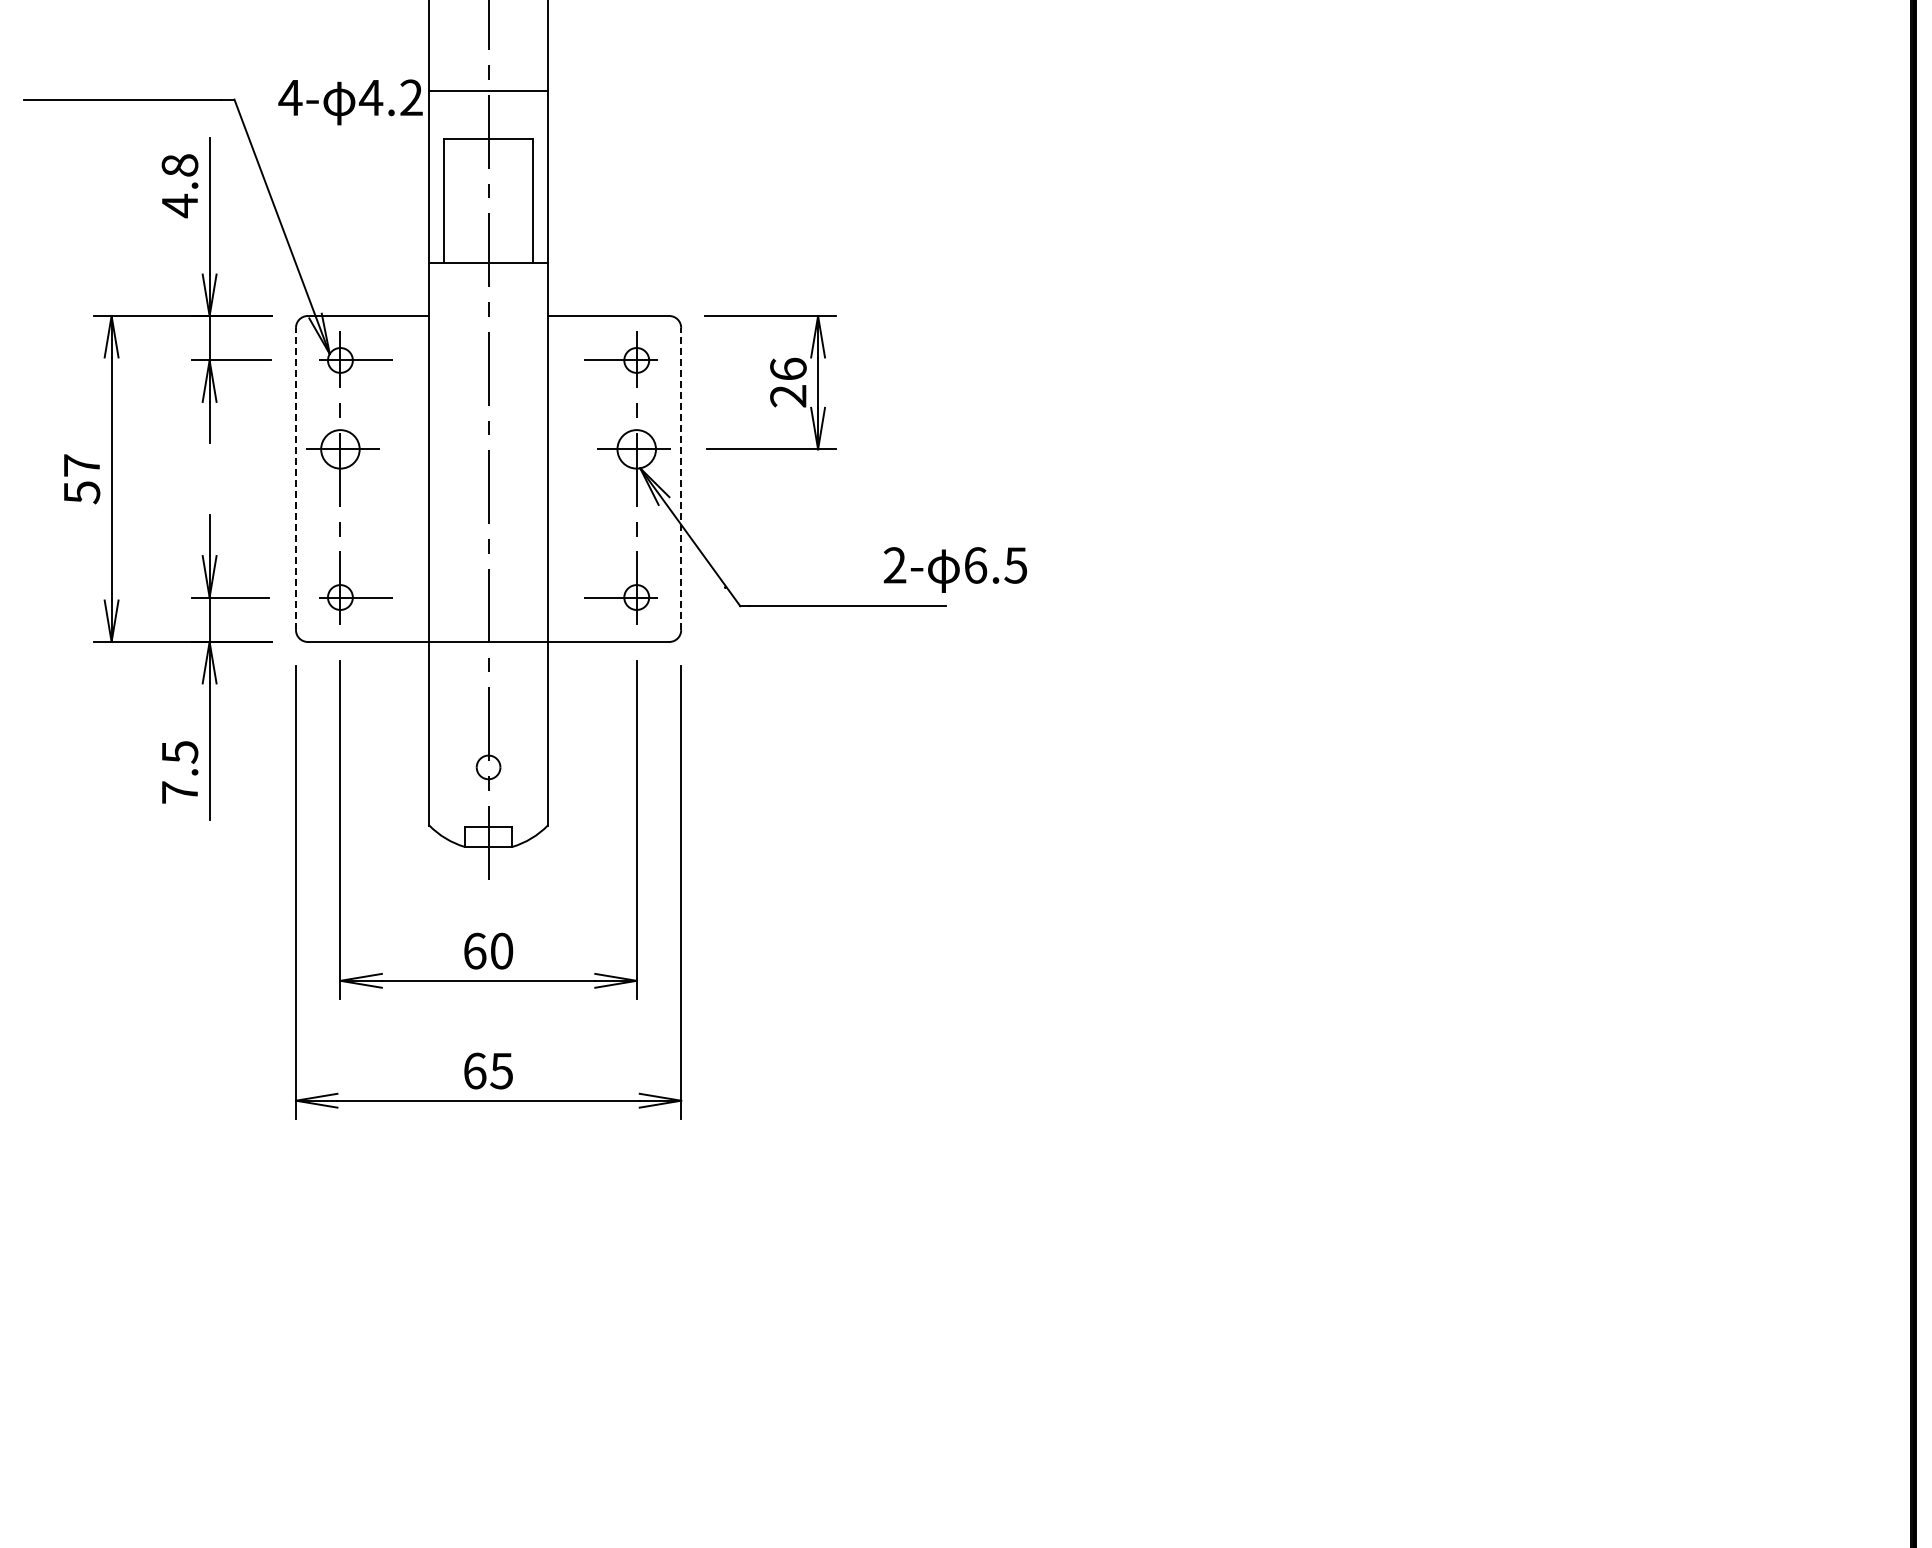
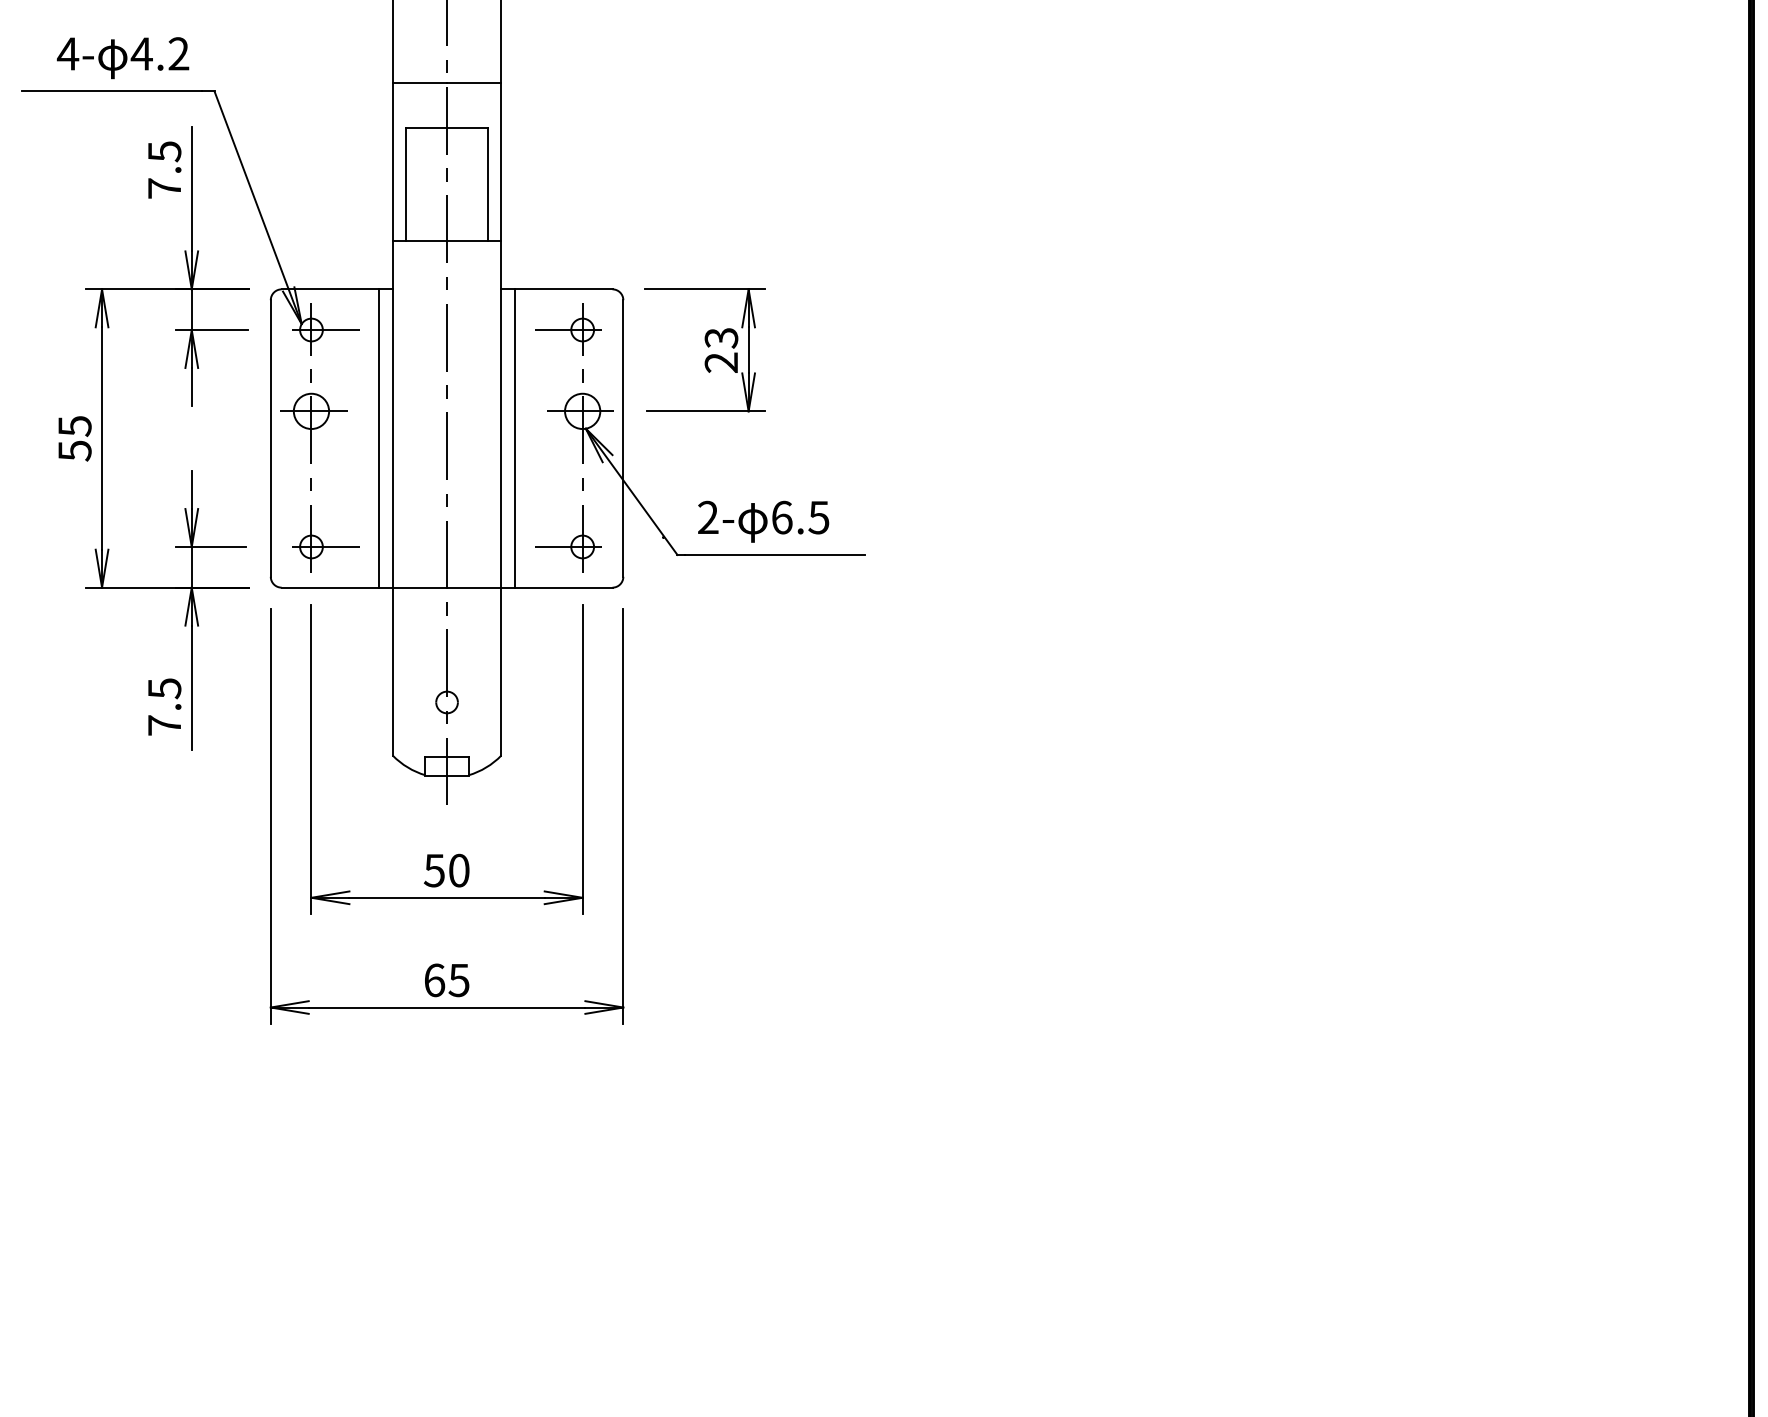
text: (350, 102) -> (123, 58), moved
text: (179, 186) -> (164, 170), 4.8 -> 7.5
text: (788, 368) -> (721, 337), 26 -> 23
text: (82, 465) -> (75, 426), 57 -> 55
line: (295, 478) -> (270, 438), dashed -> solid
line: (414, 478) -> (379, 438), added
line: (562, 478) -> (514, 438), added
line: (681, 478) -> (623, 438), dashed -> solid
text: (954, 569) -> (762, 521), moved
text: (474, 950) -> (434, 870), 60 -> 50

